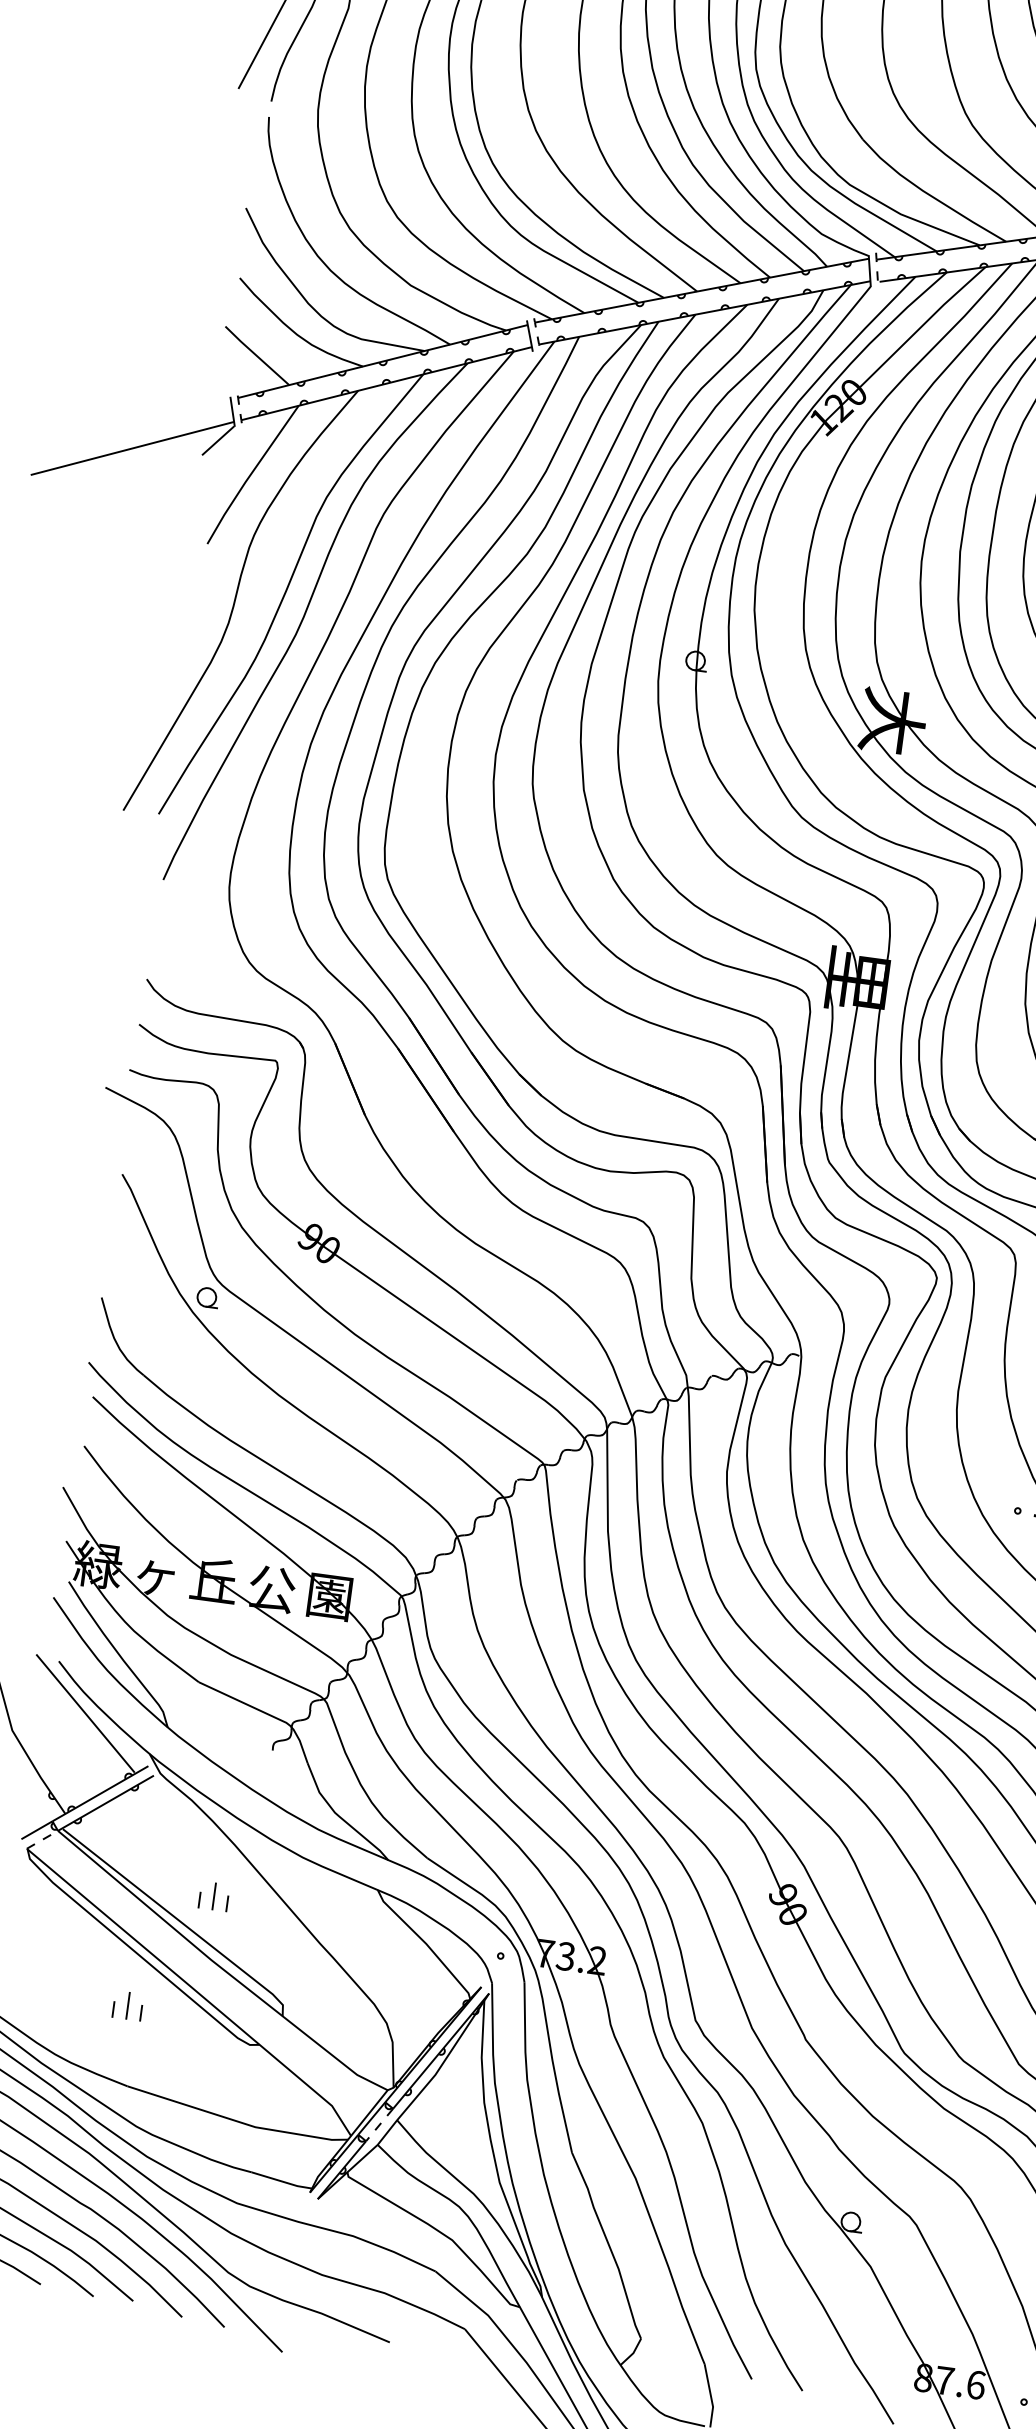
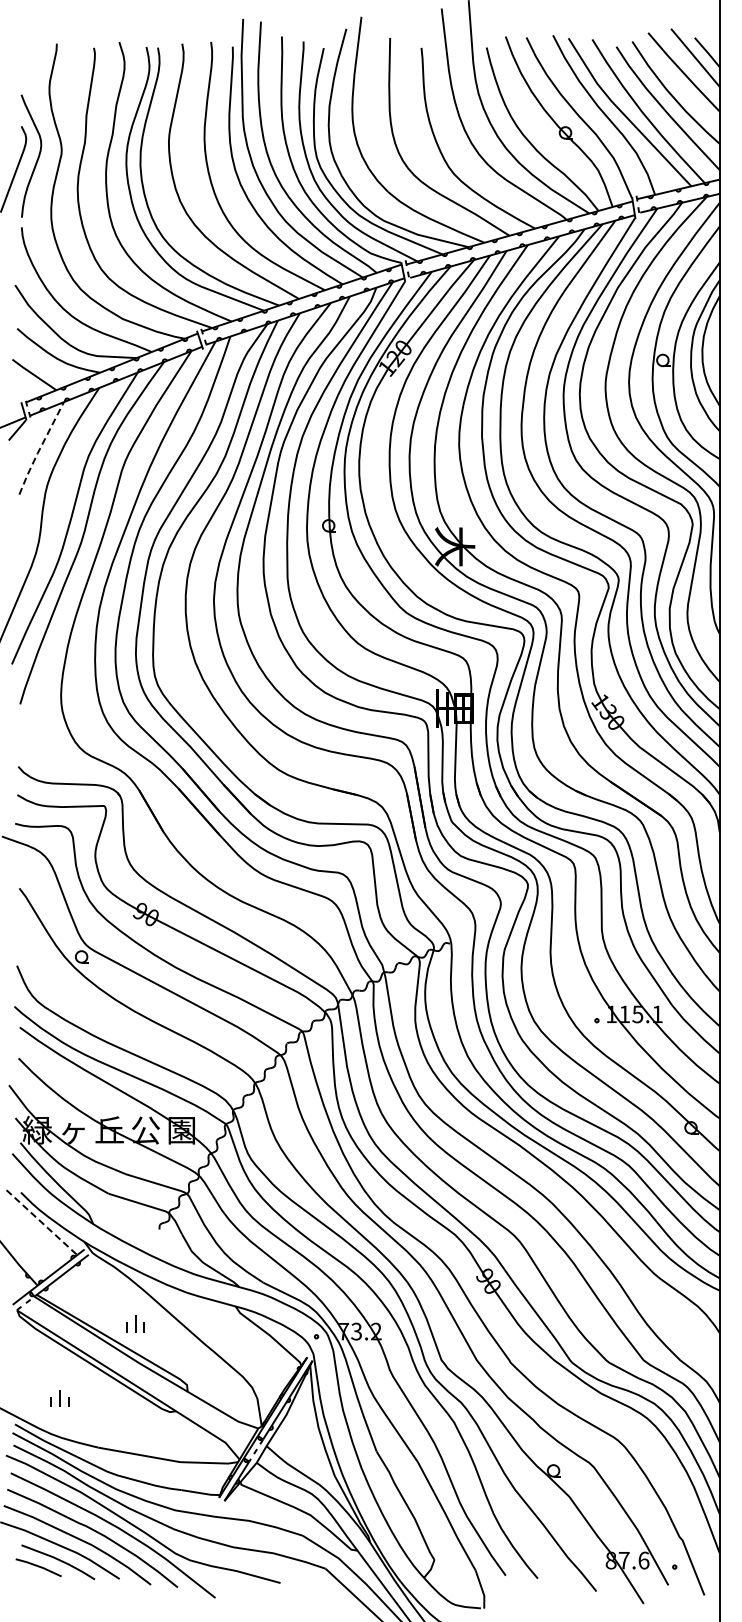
line: (251, 474) -> (40, 448), solid -> dashed
line: (85, 1713) -> (41, 1222), solid -> dashed
part: (127, 2006) -> (59, 1398), moved

